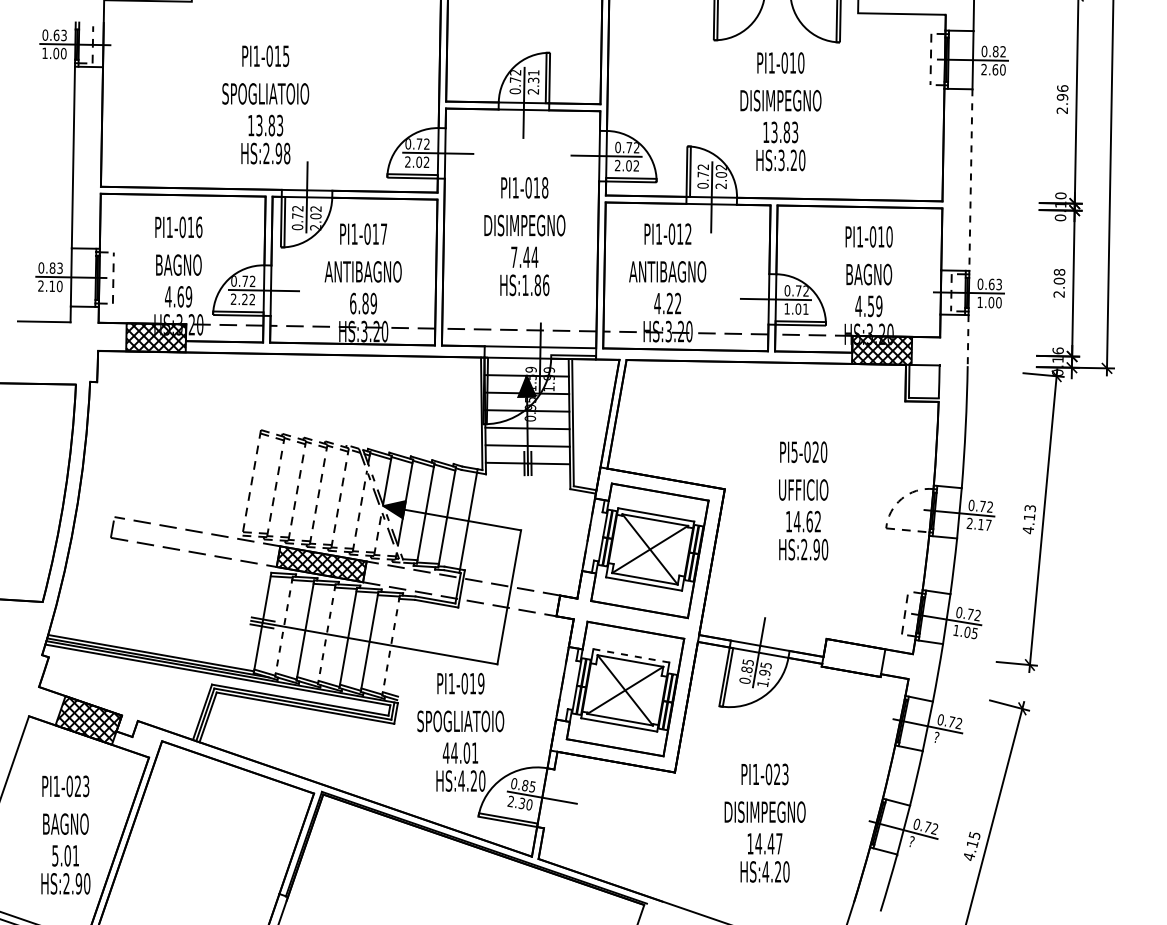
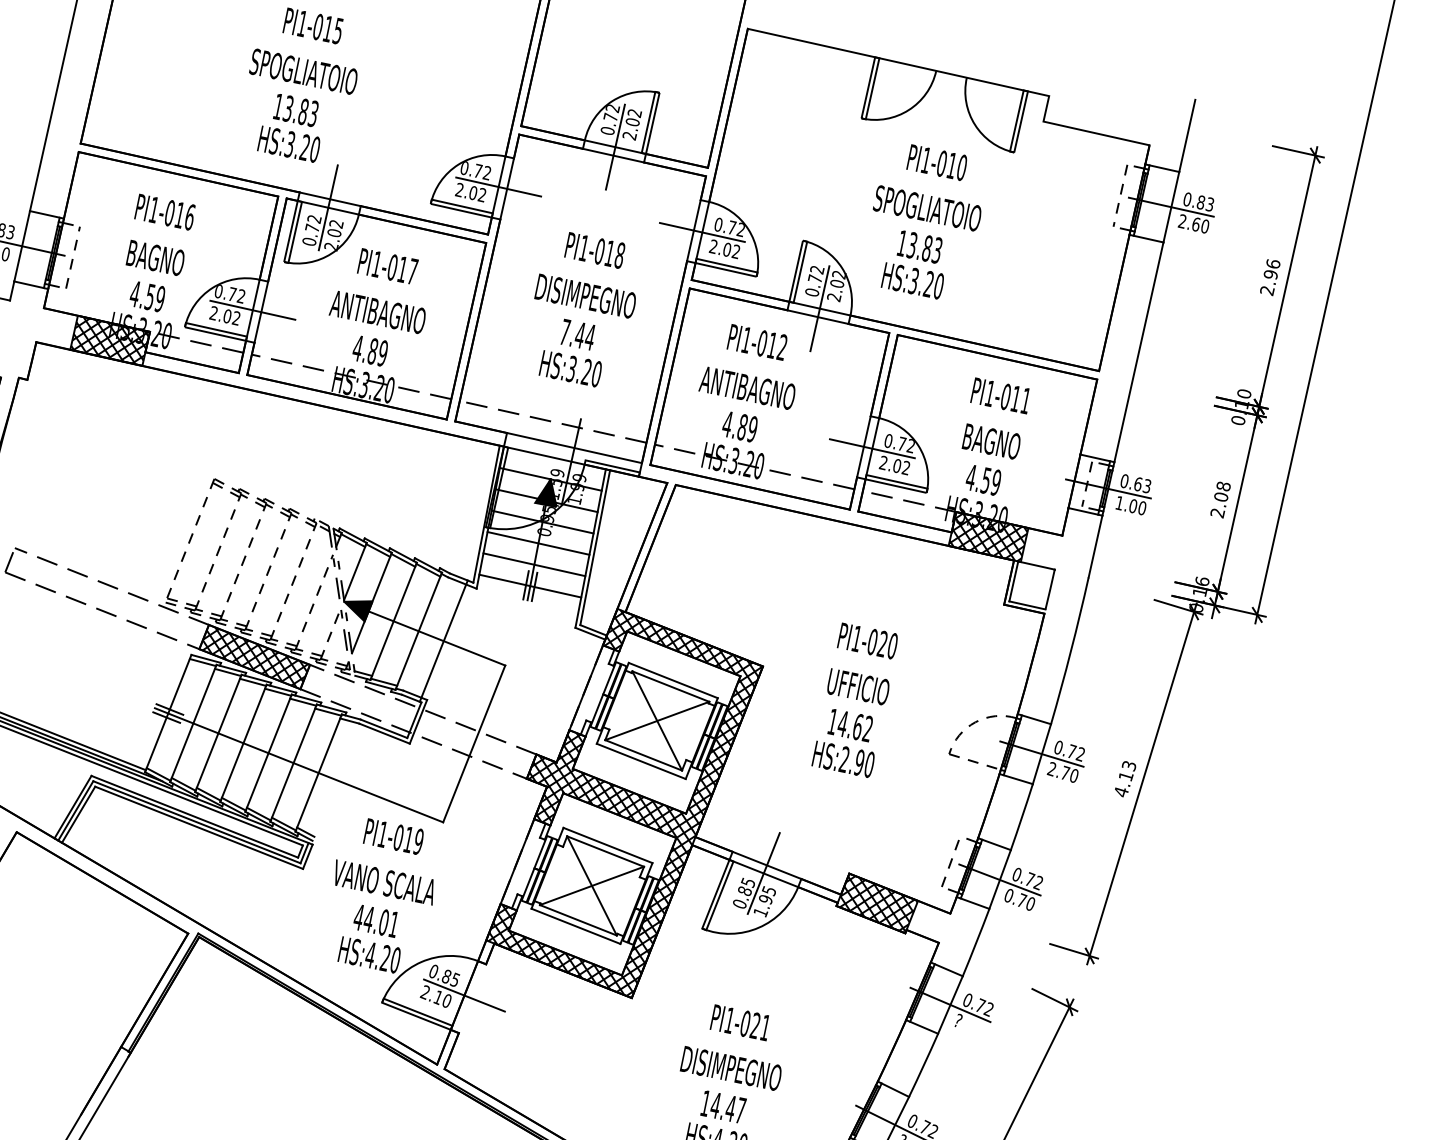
text: (1002, 51) -> (1209, 204), 0.82 -> 0.83
text: (533, 76) -> (633, 117), 2.31 -> 2.02
text: (780, 100) -> (927, 208), DISIMPEGNO -> SPOGLIATOIO
text: (276, 153) -> (302, 146), HS:2.98 -> HS:3.20
line: (970, 180) -> (1138, 352), dashed -> solid
text: (889, 236) -> (1025, 400), PI1-010 -> PI1-011
text: (535, 285) -> (583, 371), HS:1.86 -> HS:3.20
text: (180, 296) -> (149, 296), 4.69 -> 4.59
text: (244, 299) -> (226, 316), 2.22 -> 2.02
text: (352, 303) -> (357, 348), 6.89 -> 4.89
text: (673, 303) -> (746, 428), 4.22 -> 4.89
text: (796, 308) -> (895, 464), 1.01 -> 2.02
line: (968, 340) -> (1096, 546), dashed -> solid
text: (794, 452) -> (856, 639), PI5-020 -> PI1-020
text: (984, 524) -> (1069, 773), 2.17 -> 2.70
hatch: (637, 619) -> (624, 802), added
line: (284, 626) -> (194, 723), dashed -> solid
text: (965, 631) -> (1019, 899), 1.05 -> 0.70
line: (326, 634) -> (243, 743), dashed -> solid
line: (391, 645) -> (319, 773), dashed -> solid
line: (631, 655) -> (608, 845), dashed -> solid
hatch: (854, 657) -> (878, 903), added
text: (460, 721) -> (384, 882), SPOGLIATOIO -> VANO SCALA
text: (785, 774) -> (765, 1027), PI1-023 -> PI1-021
text: (521, 803) -> (437, 997), 2.30 -> 2.10

